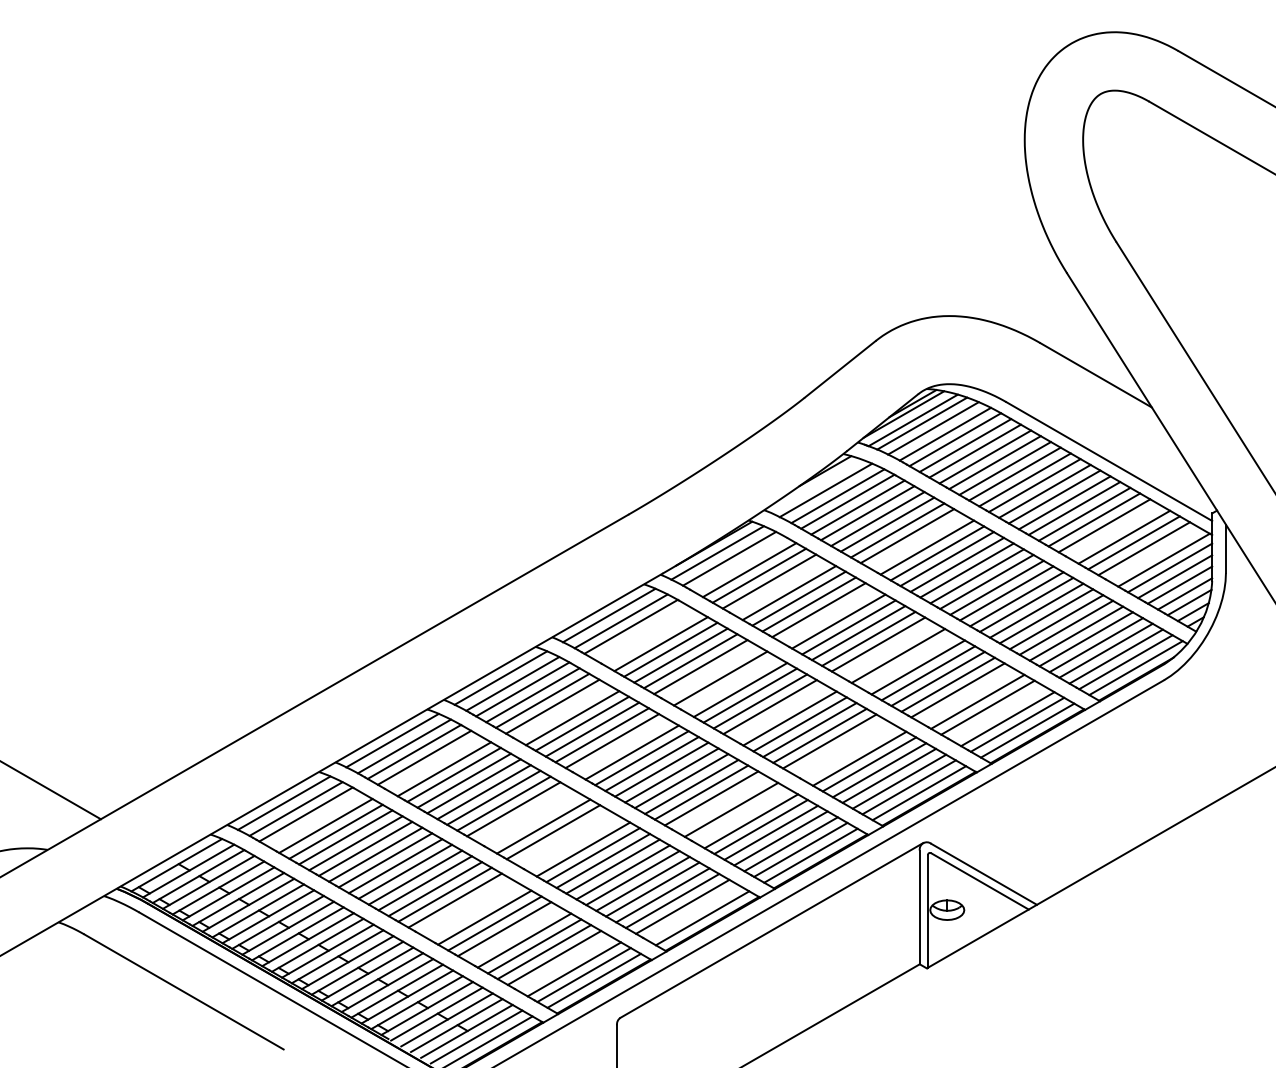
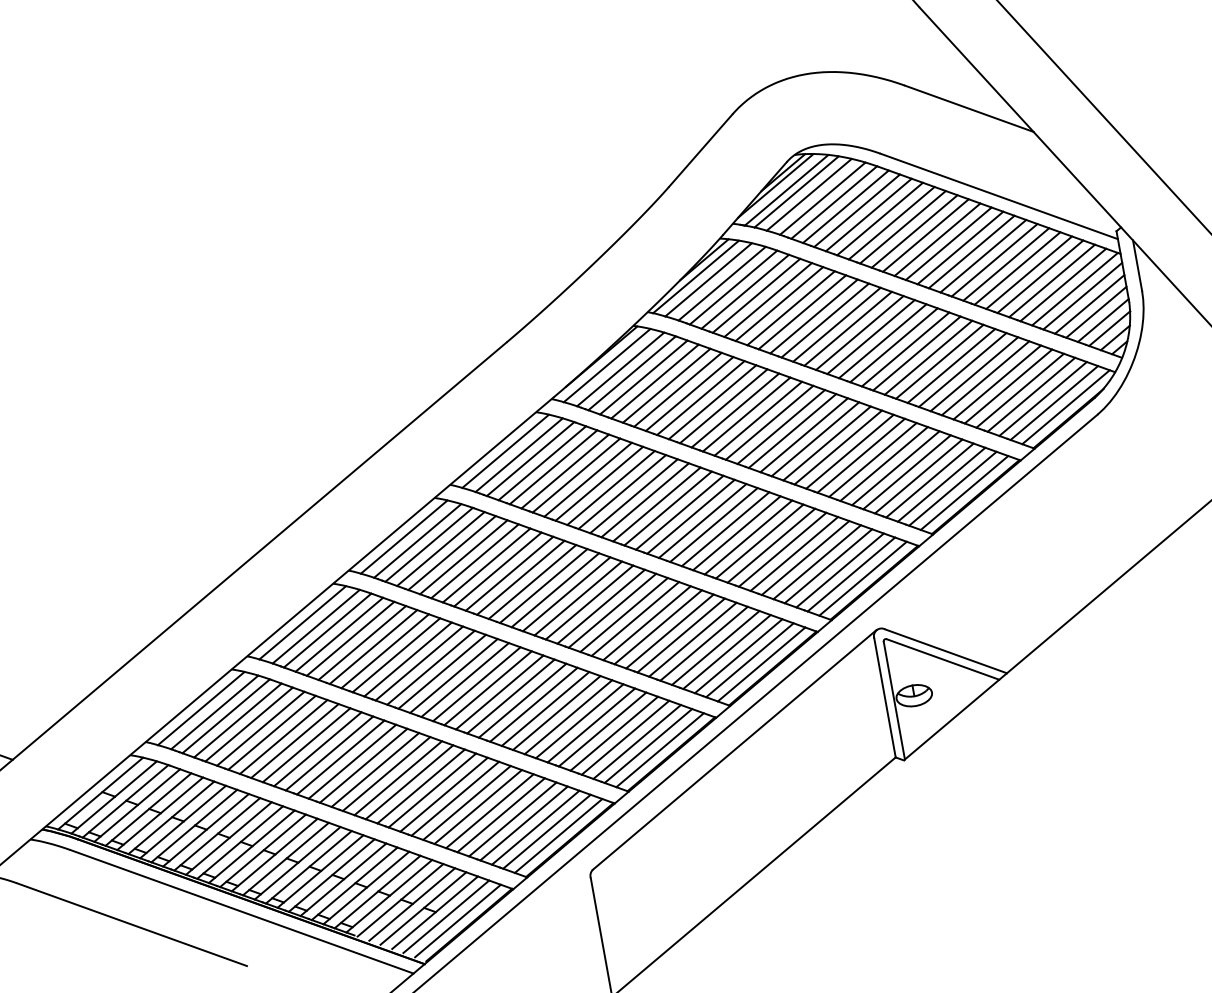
line: (814, 485) -> (695, 276), added
line: (1114, 530) -> (1017, 267), added
line: (917, 541) -> (813, 316), added
line: (1153, 553) -> (1062, 284), added
line: (739, 564) -> (632, 373), added
line: (778, 587) -> (677, 390), added
line: (828, 615) -> (734, 410), added
line: (641, 632) -> (542, 463), added
line: (650, 638) -> (553, 467), added
line: (888, 650) -> (804, 435), added
line: (908, 661) -> (826, 443), added
line: (710, 672) -> (622, 491), added
line: (730, 684) -> (645, 500), added
line: (967, 696) -> (895, 468), added
line: (562, 712) -> (475, 561), added
line: (780, 712) -> (702, 520), added
line: (997, 713) -> (929, 480), added
line: (621, 746) -> (543, 585), added
line: (839, 747) -> (771, 545), added
line: (849, 752) -> (782, 549), added
line: (434, 763) -> (350, 638), added
line: (721, 804) -> (658, 627), added
line: (523, 815) -> (453, 676), added
line: (740, 815) -> (680, 635), added
line: (315, 820) -> (237, 720), added
line: (533, 820) -> (465, 679), added
line: (563, 838) -> (499, 692), added
line: (573, 843) -> (511, 696), added
line: (464, 906) -> (409, 782), added
line: (474, 912) -> (420, 787), added
line: (692, 912) -> (648, 746), added
line: (514, 934) -> (466, 802), added
line: (563, 963) -> (523, 823), added

